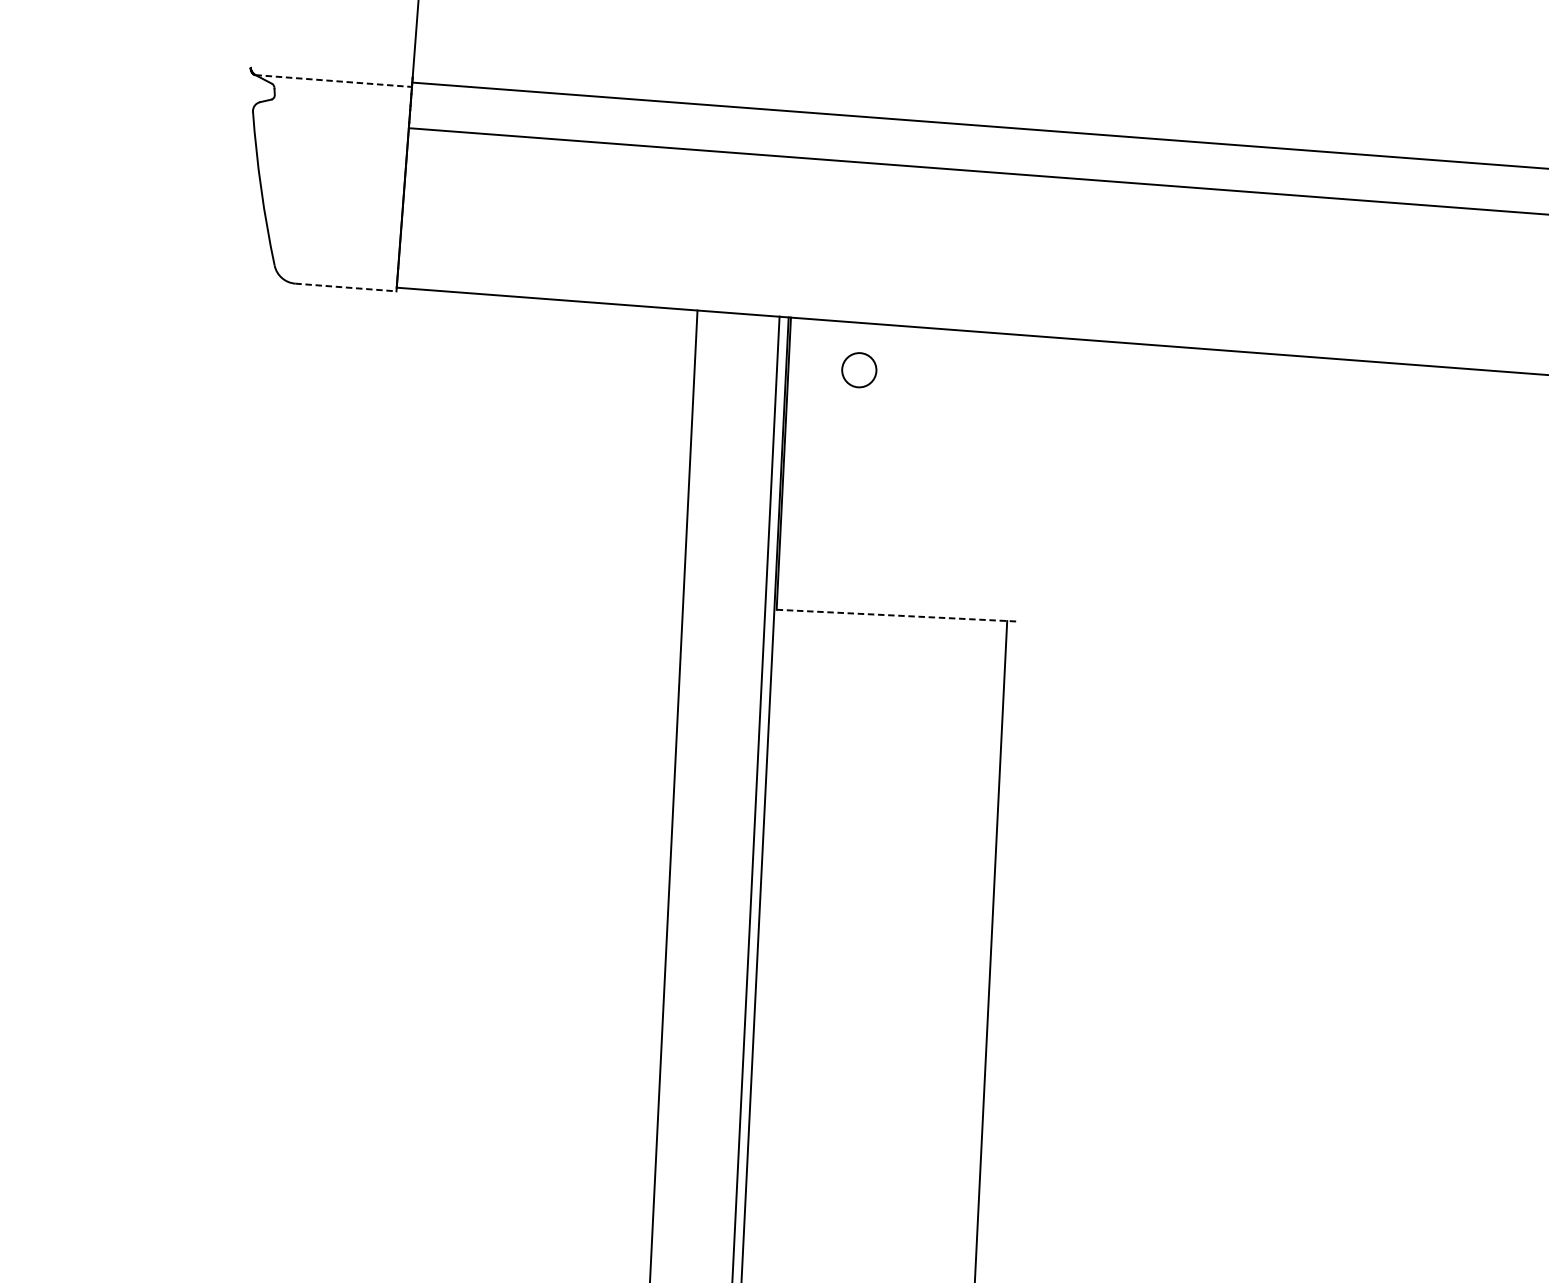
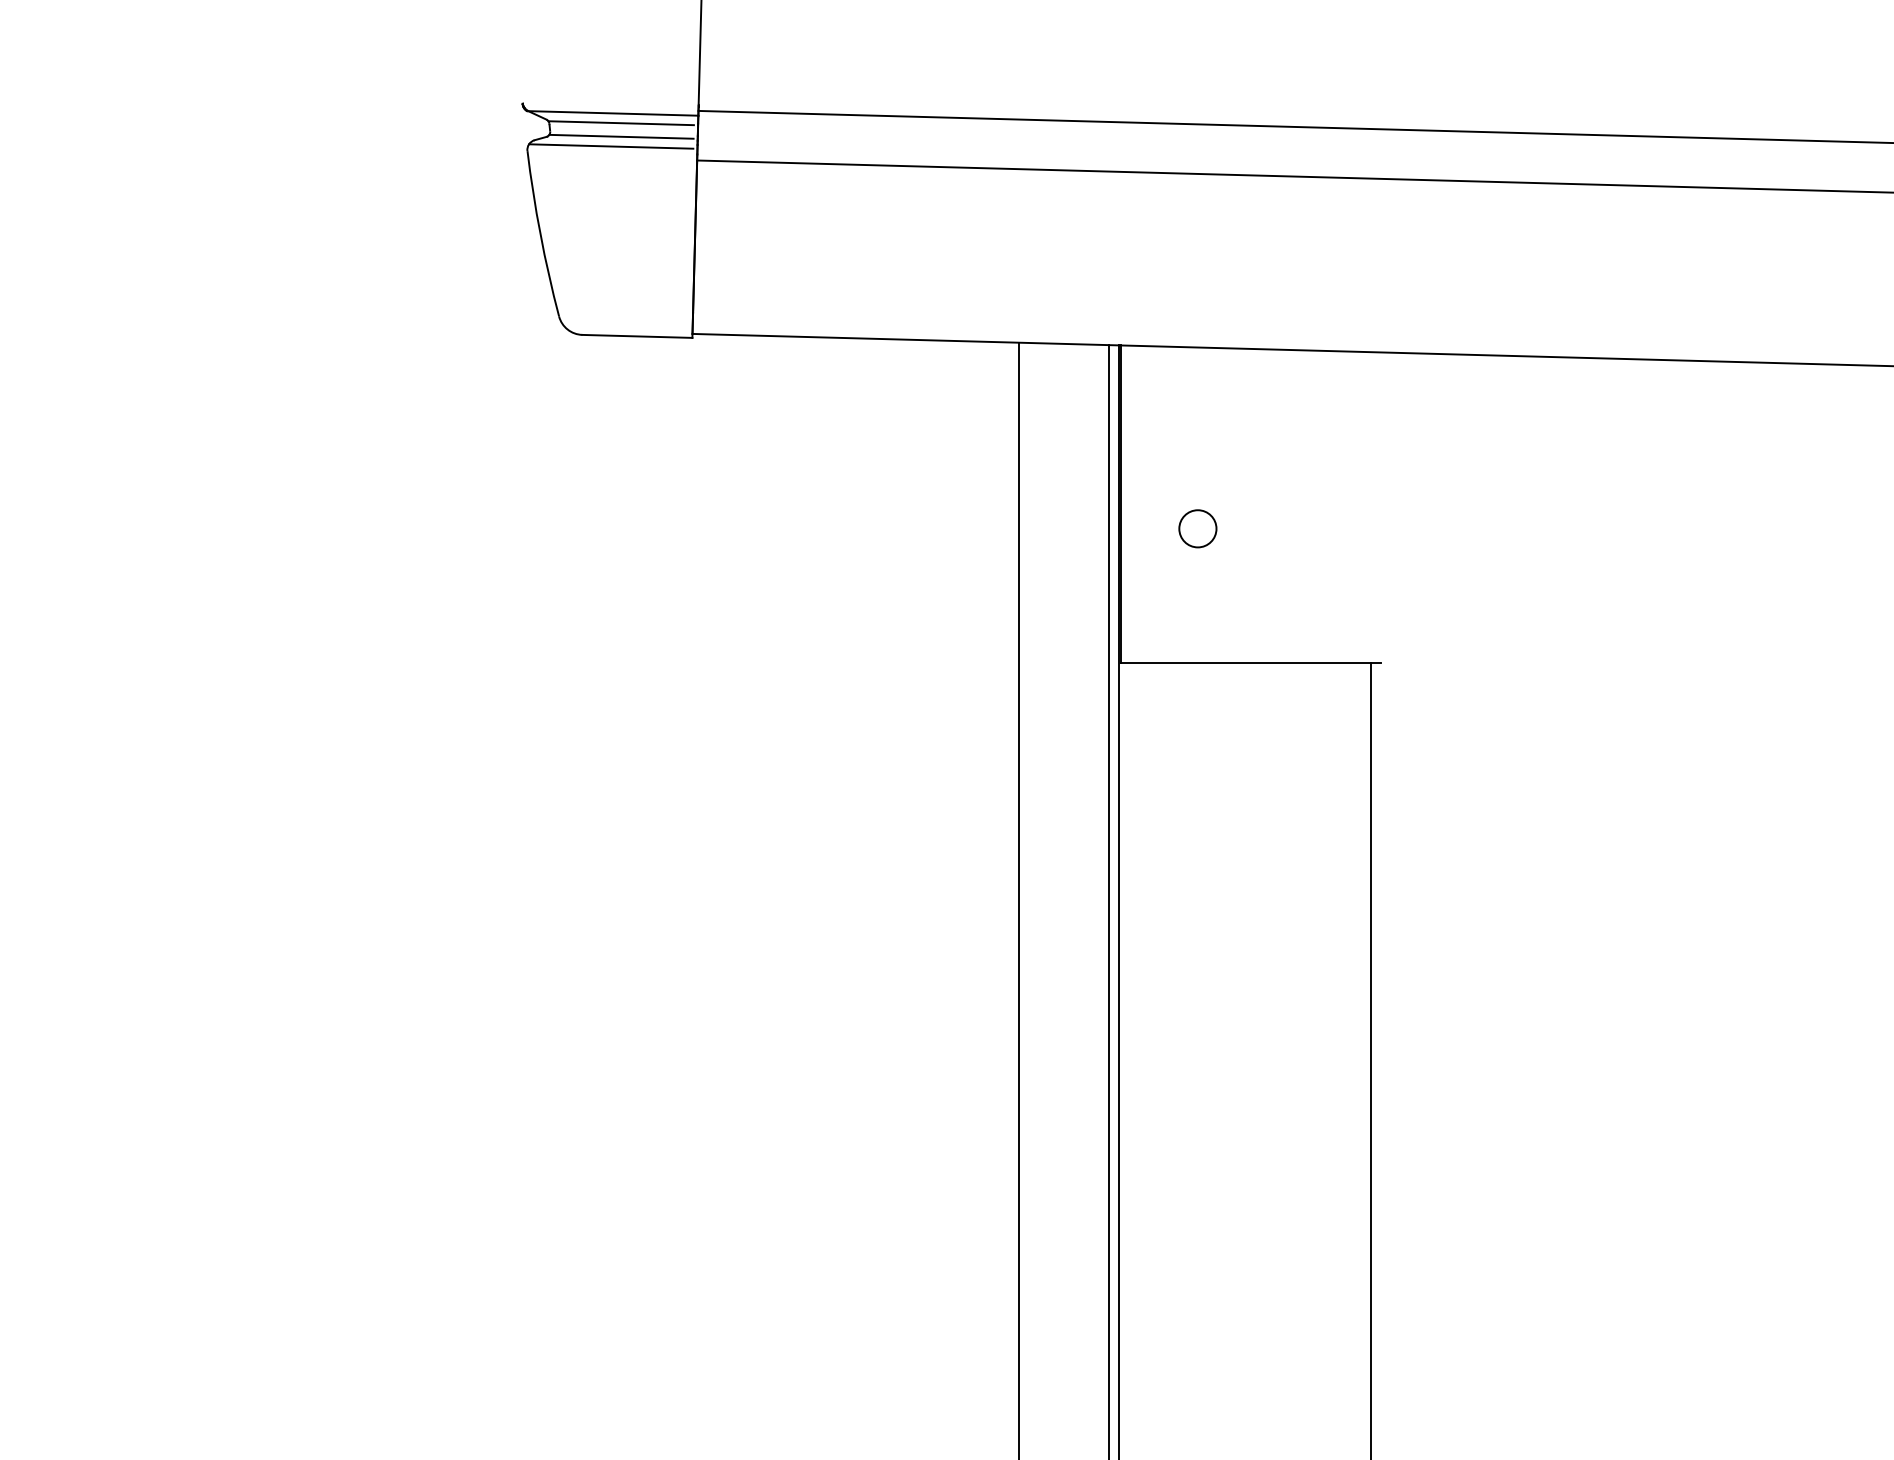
line: (333, 81) -> (613, 113), dashed -> solid
line: (339, 90) -> (620, 123), added
line: (340, 102) -> (621, 136), added
line: (330, 111) -> (611, 146), added
line: (345, 287) -> (637, 336), dashed -> solid
circle: (858, 369) -> (1197, 528), moved
line: (896, 615) -> (1251, 662), dashed -> solid

